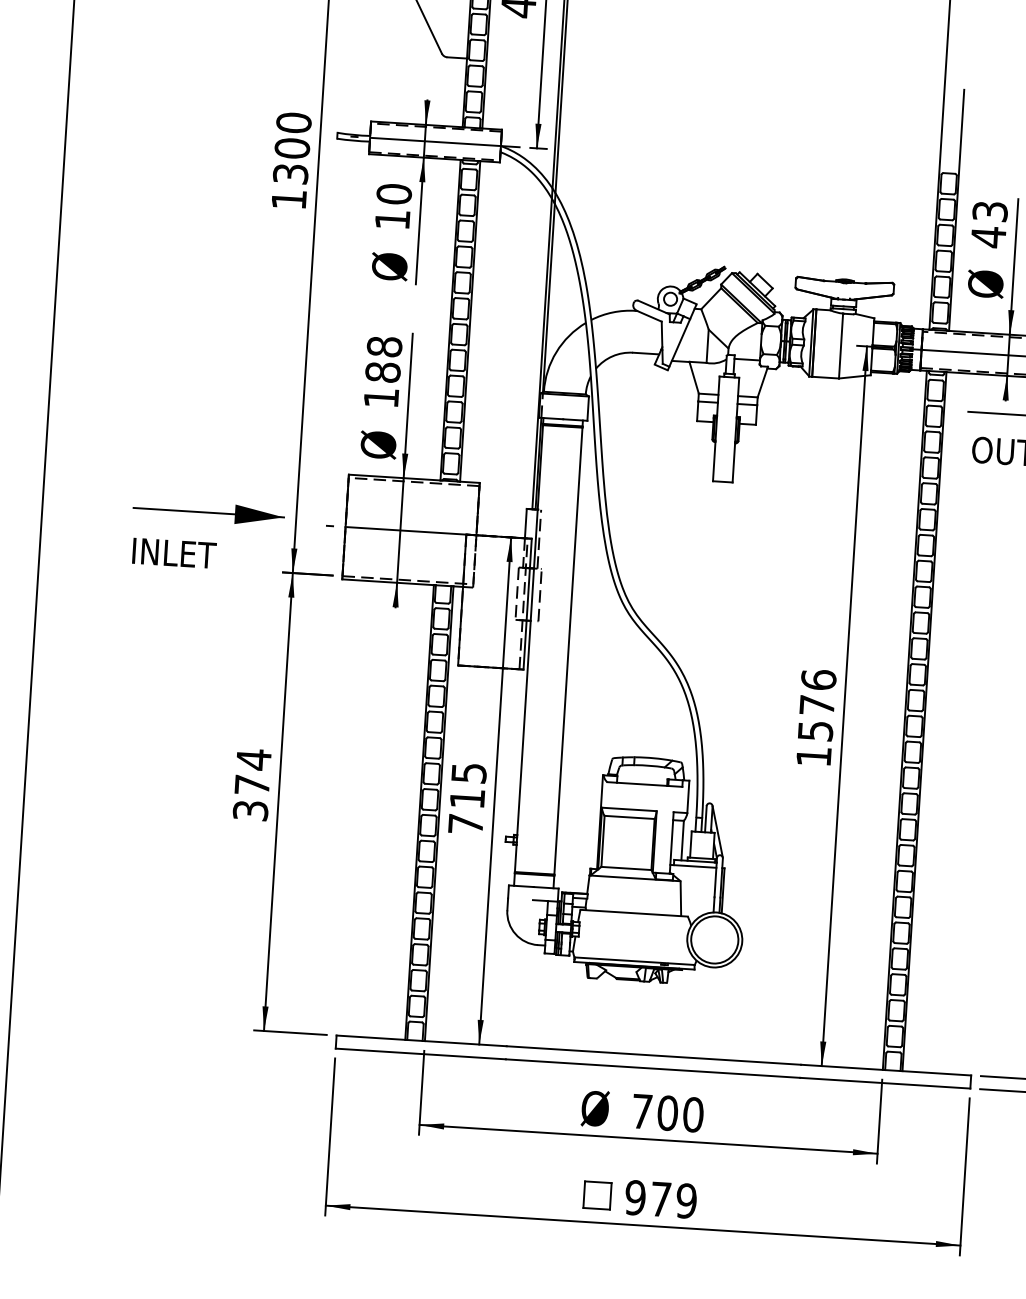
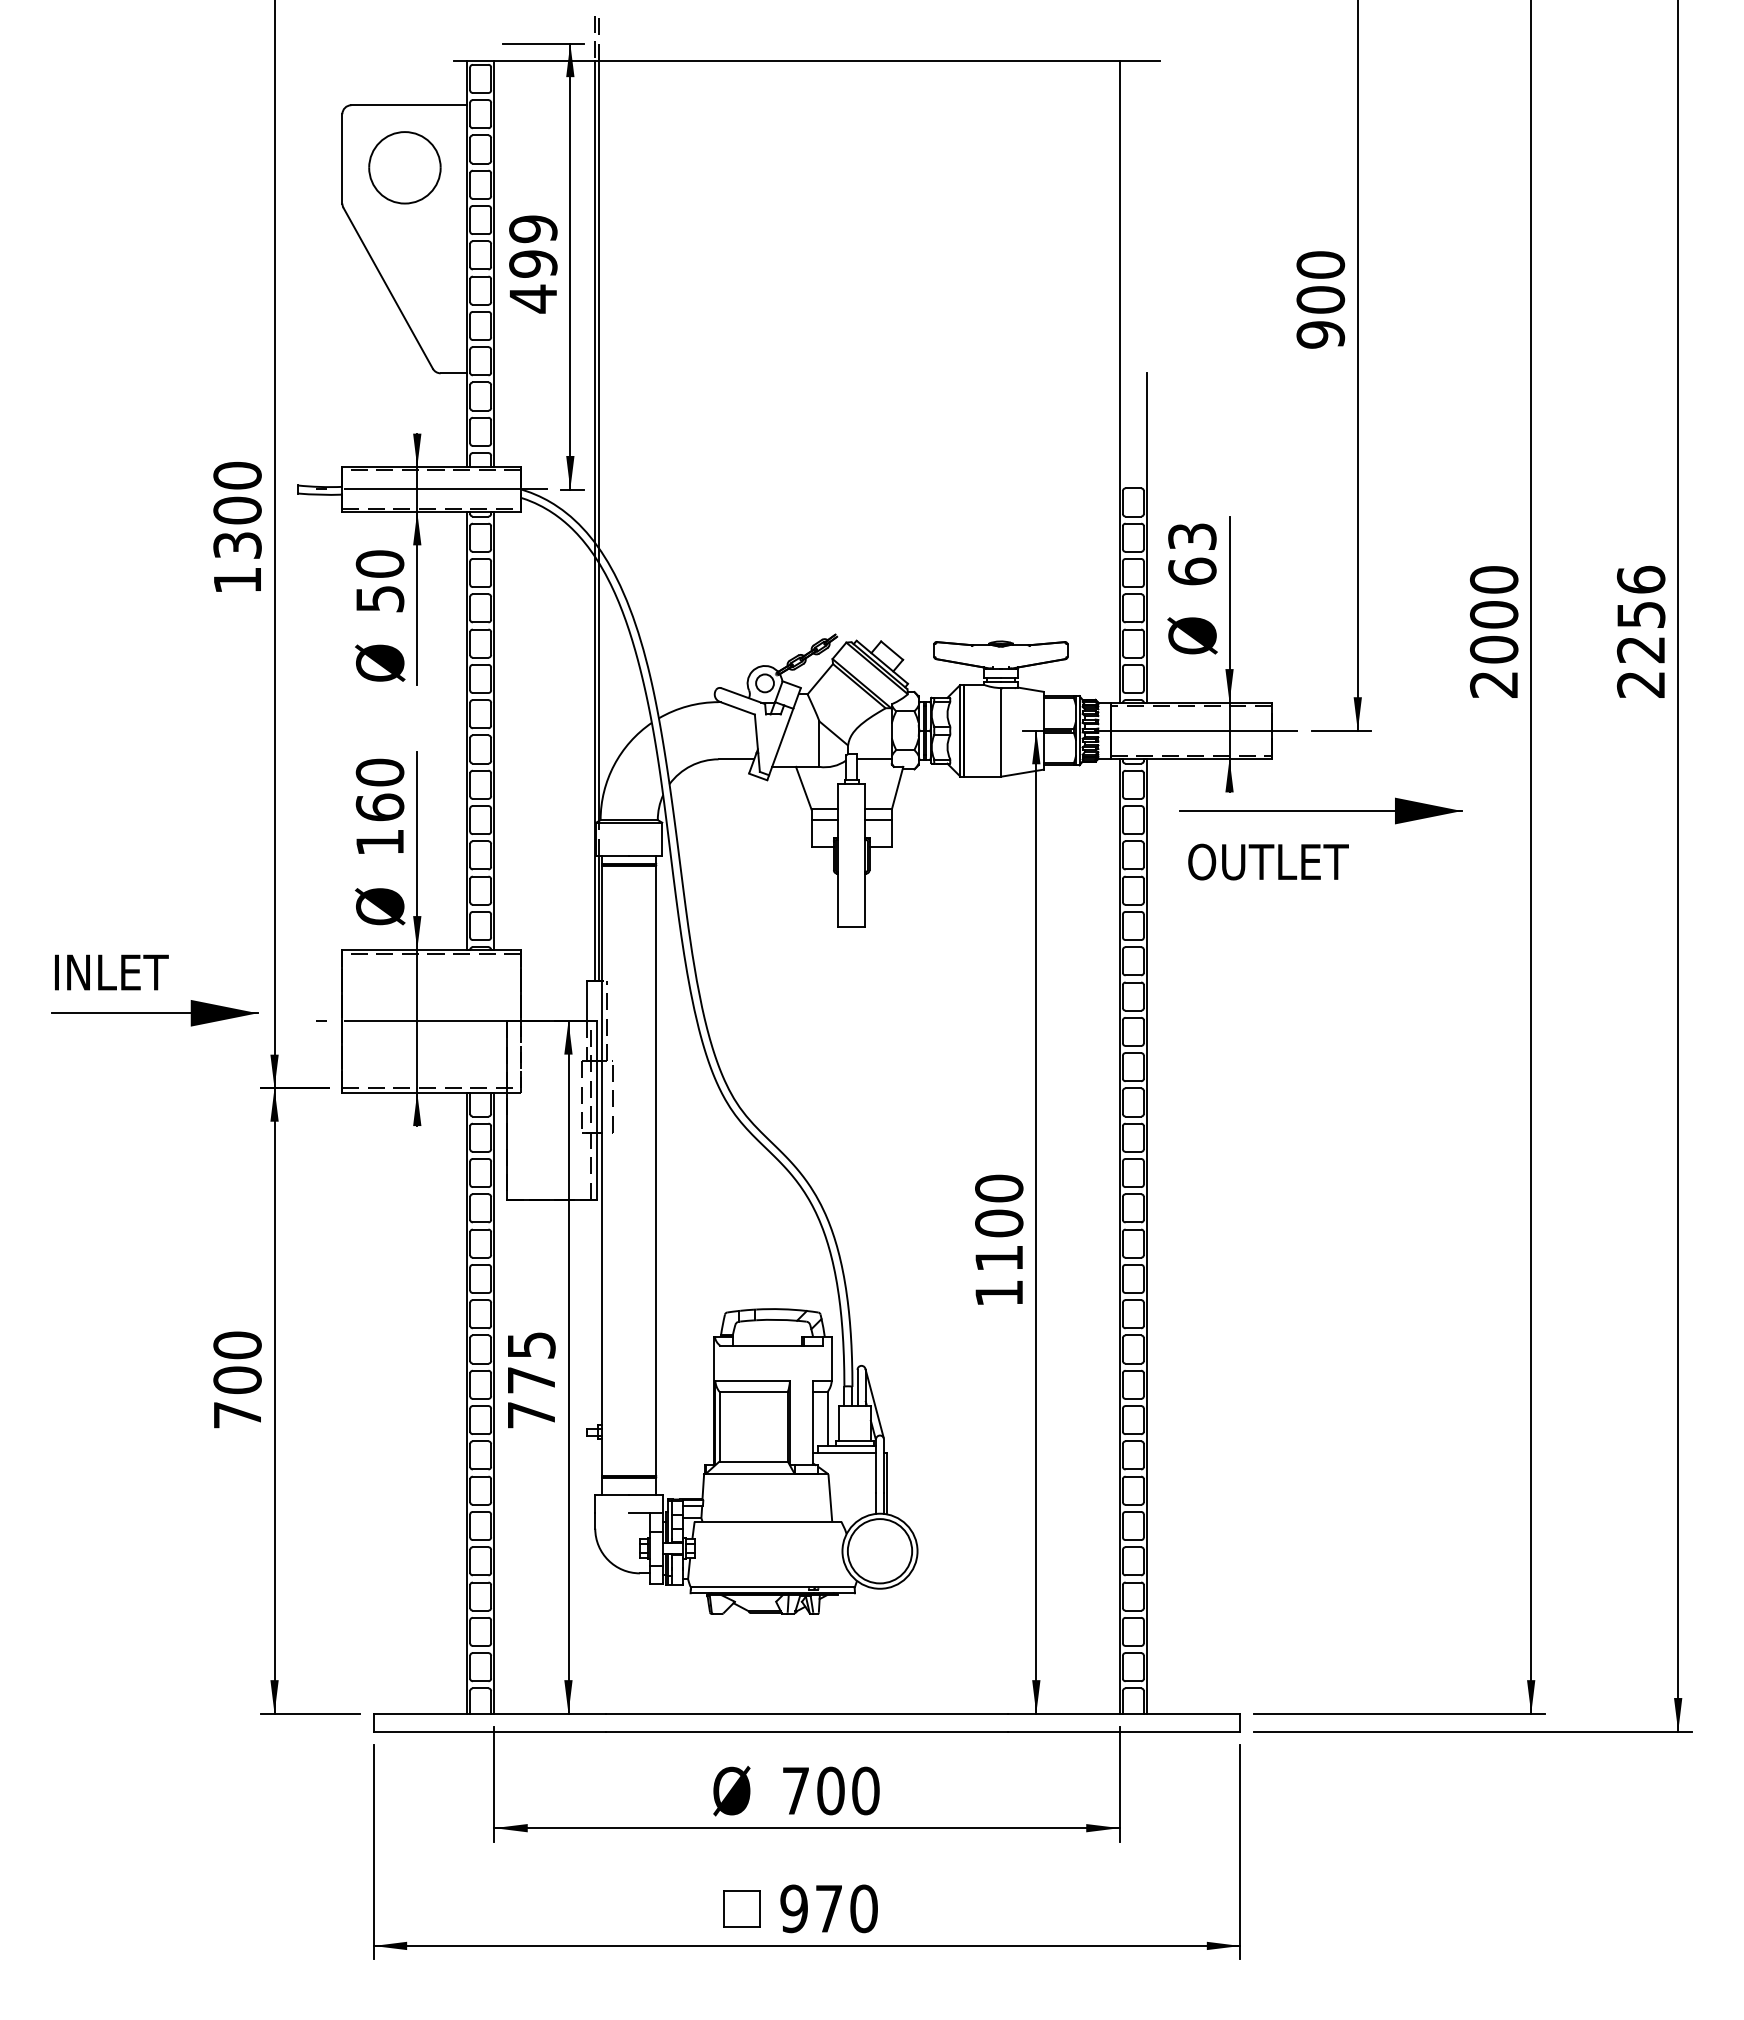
text: (392, 220) -> (380, 599), 10 -> 50
text: (988, 237) -> (1192, 571), 43 -> 63
text: (383, 359) -> (379, 789), 188 -> 160
text: (174, 553) -> (111, 972), moved
text: (817, 704) -> (999, 1222), 1576 -> 1100
text: (252, 784) -> (237, 1379), 374 -> 700
text: (467, 798) -> (531, 1380), 715 -> 775
text: (686, 1200) -> (863, 1908), 979 -> 970

